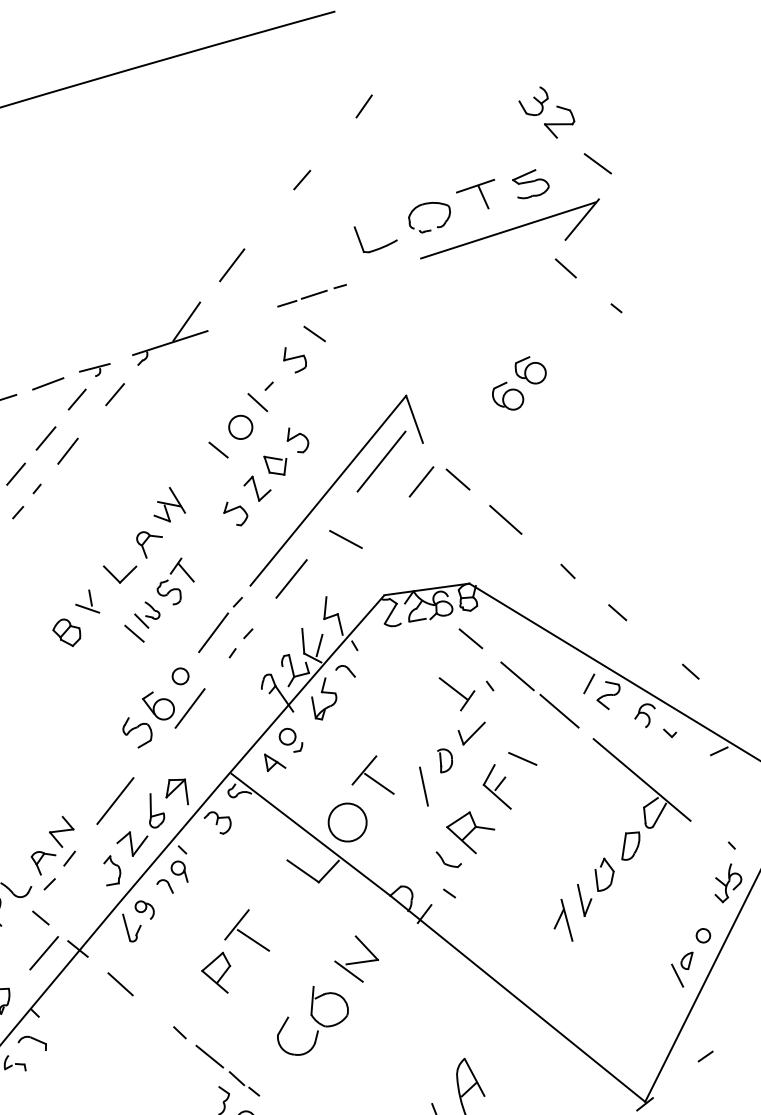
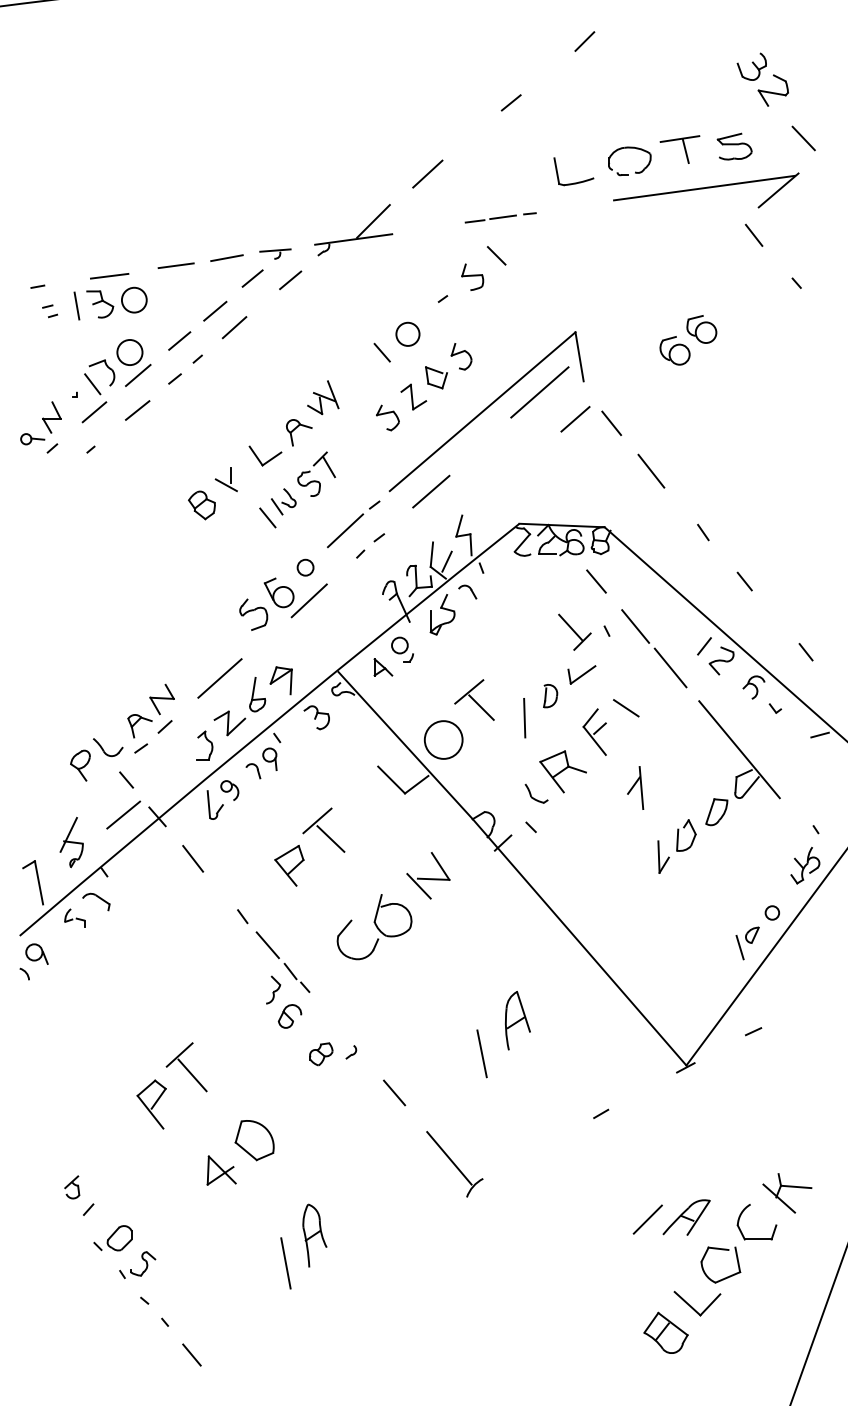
line: (257, 402) -> (428, 312), removed
line: (346, 539) -> (491, 462), removed
part: (560, 920) -> (635, 787), moved

